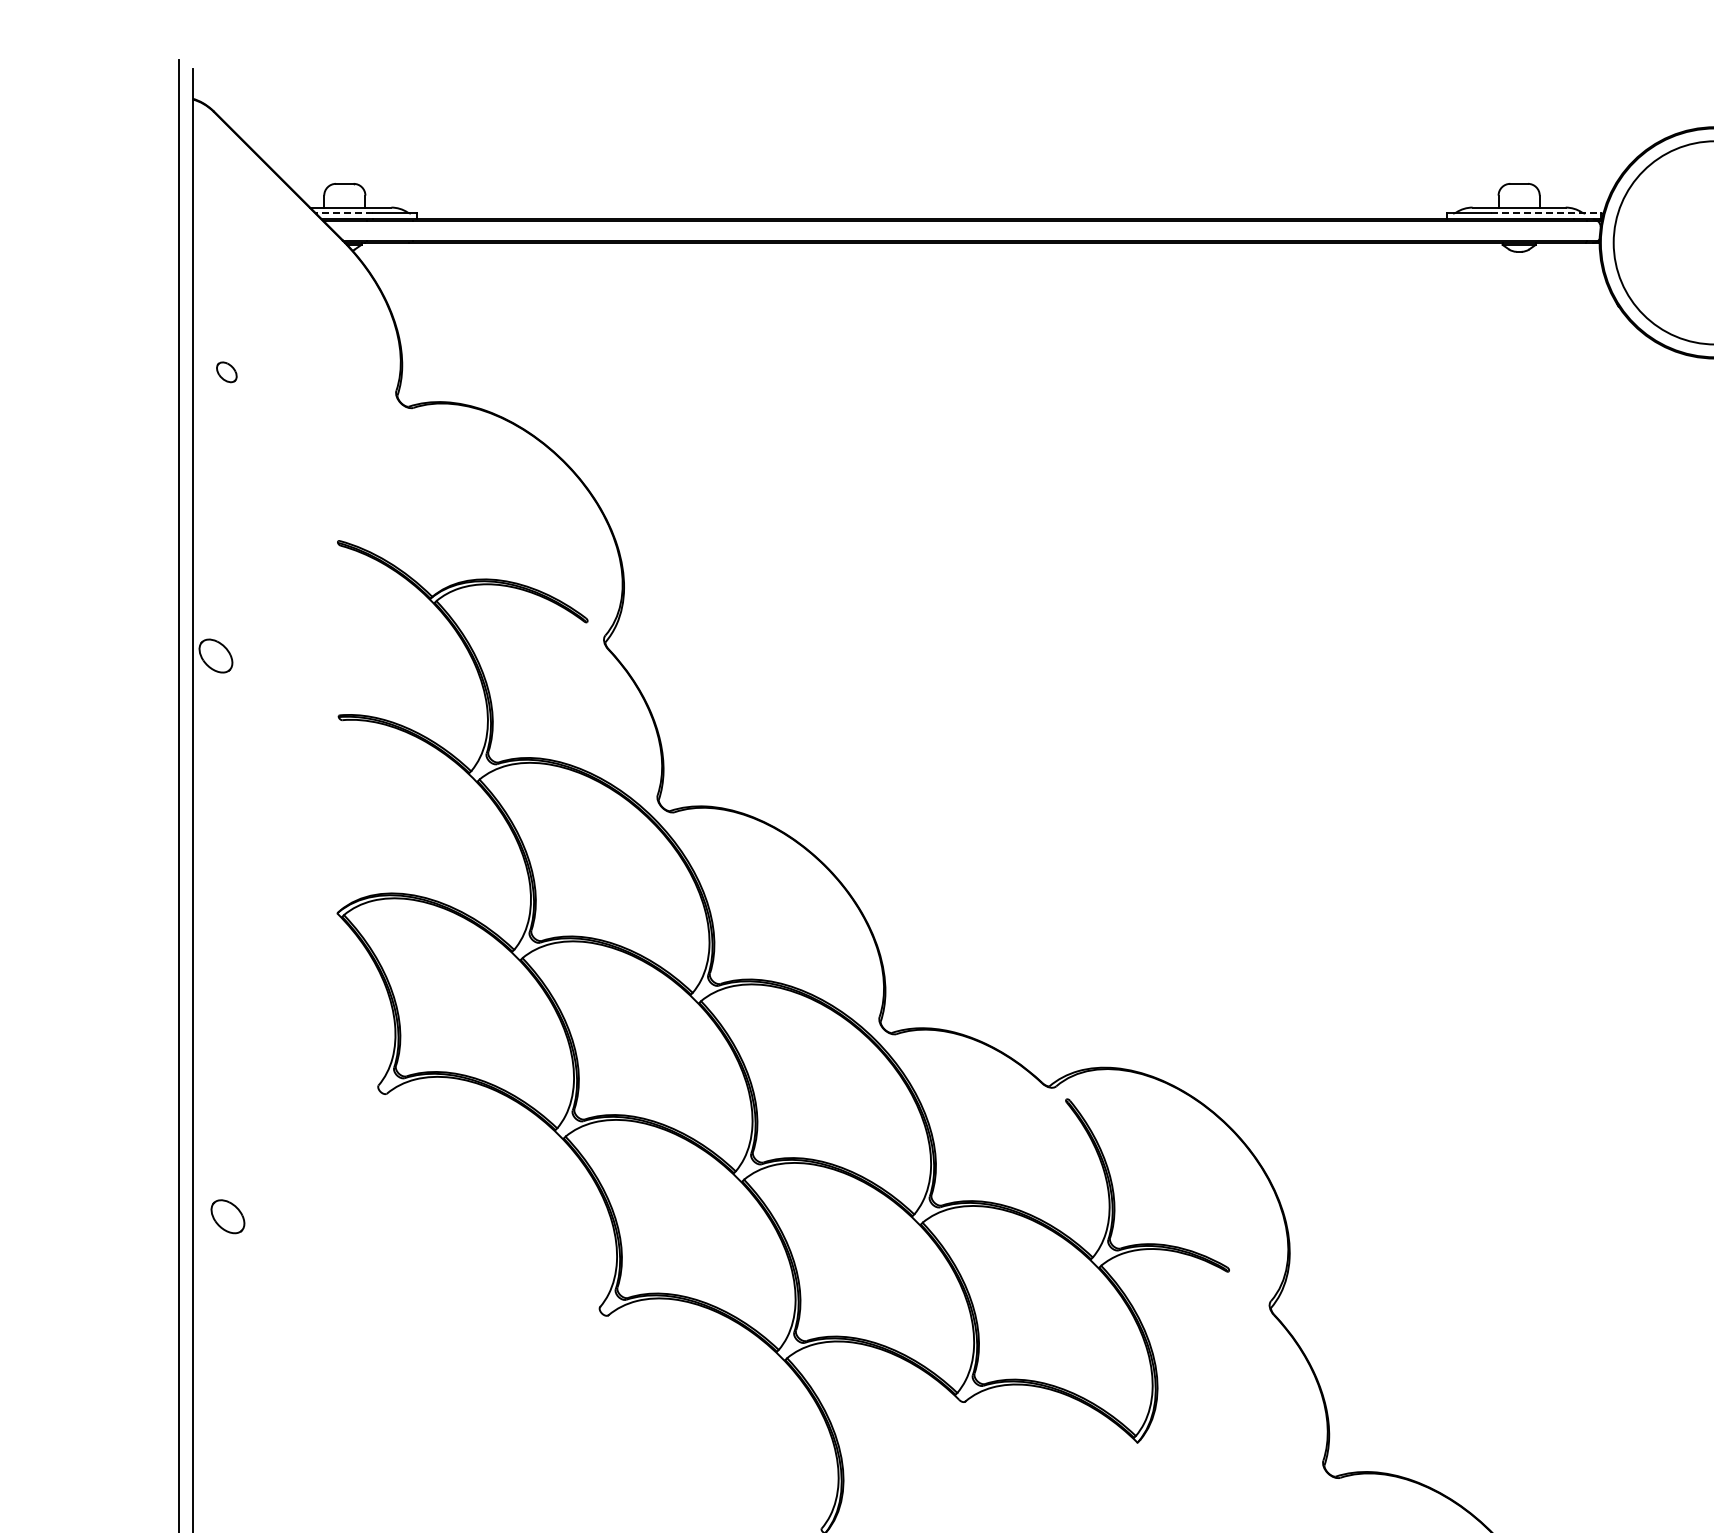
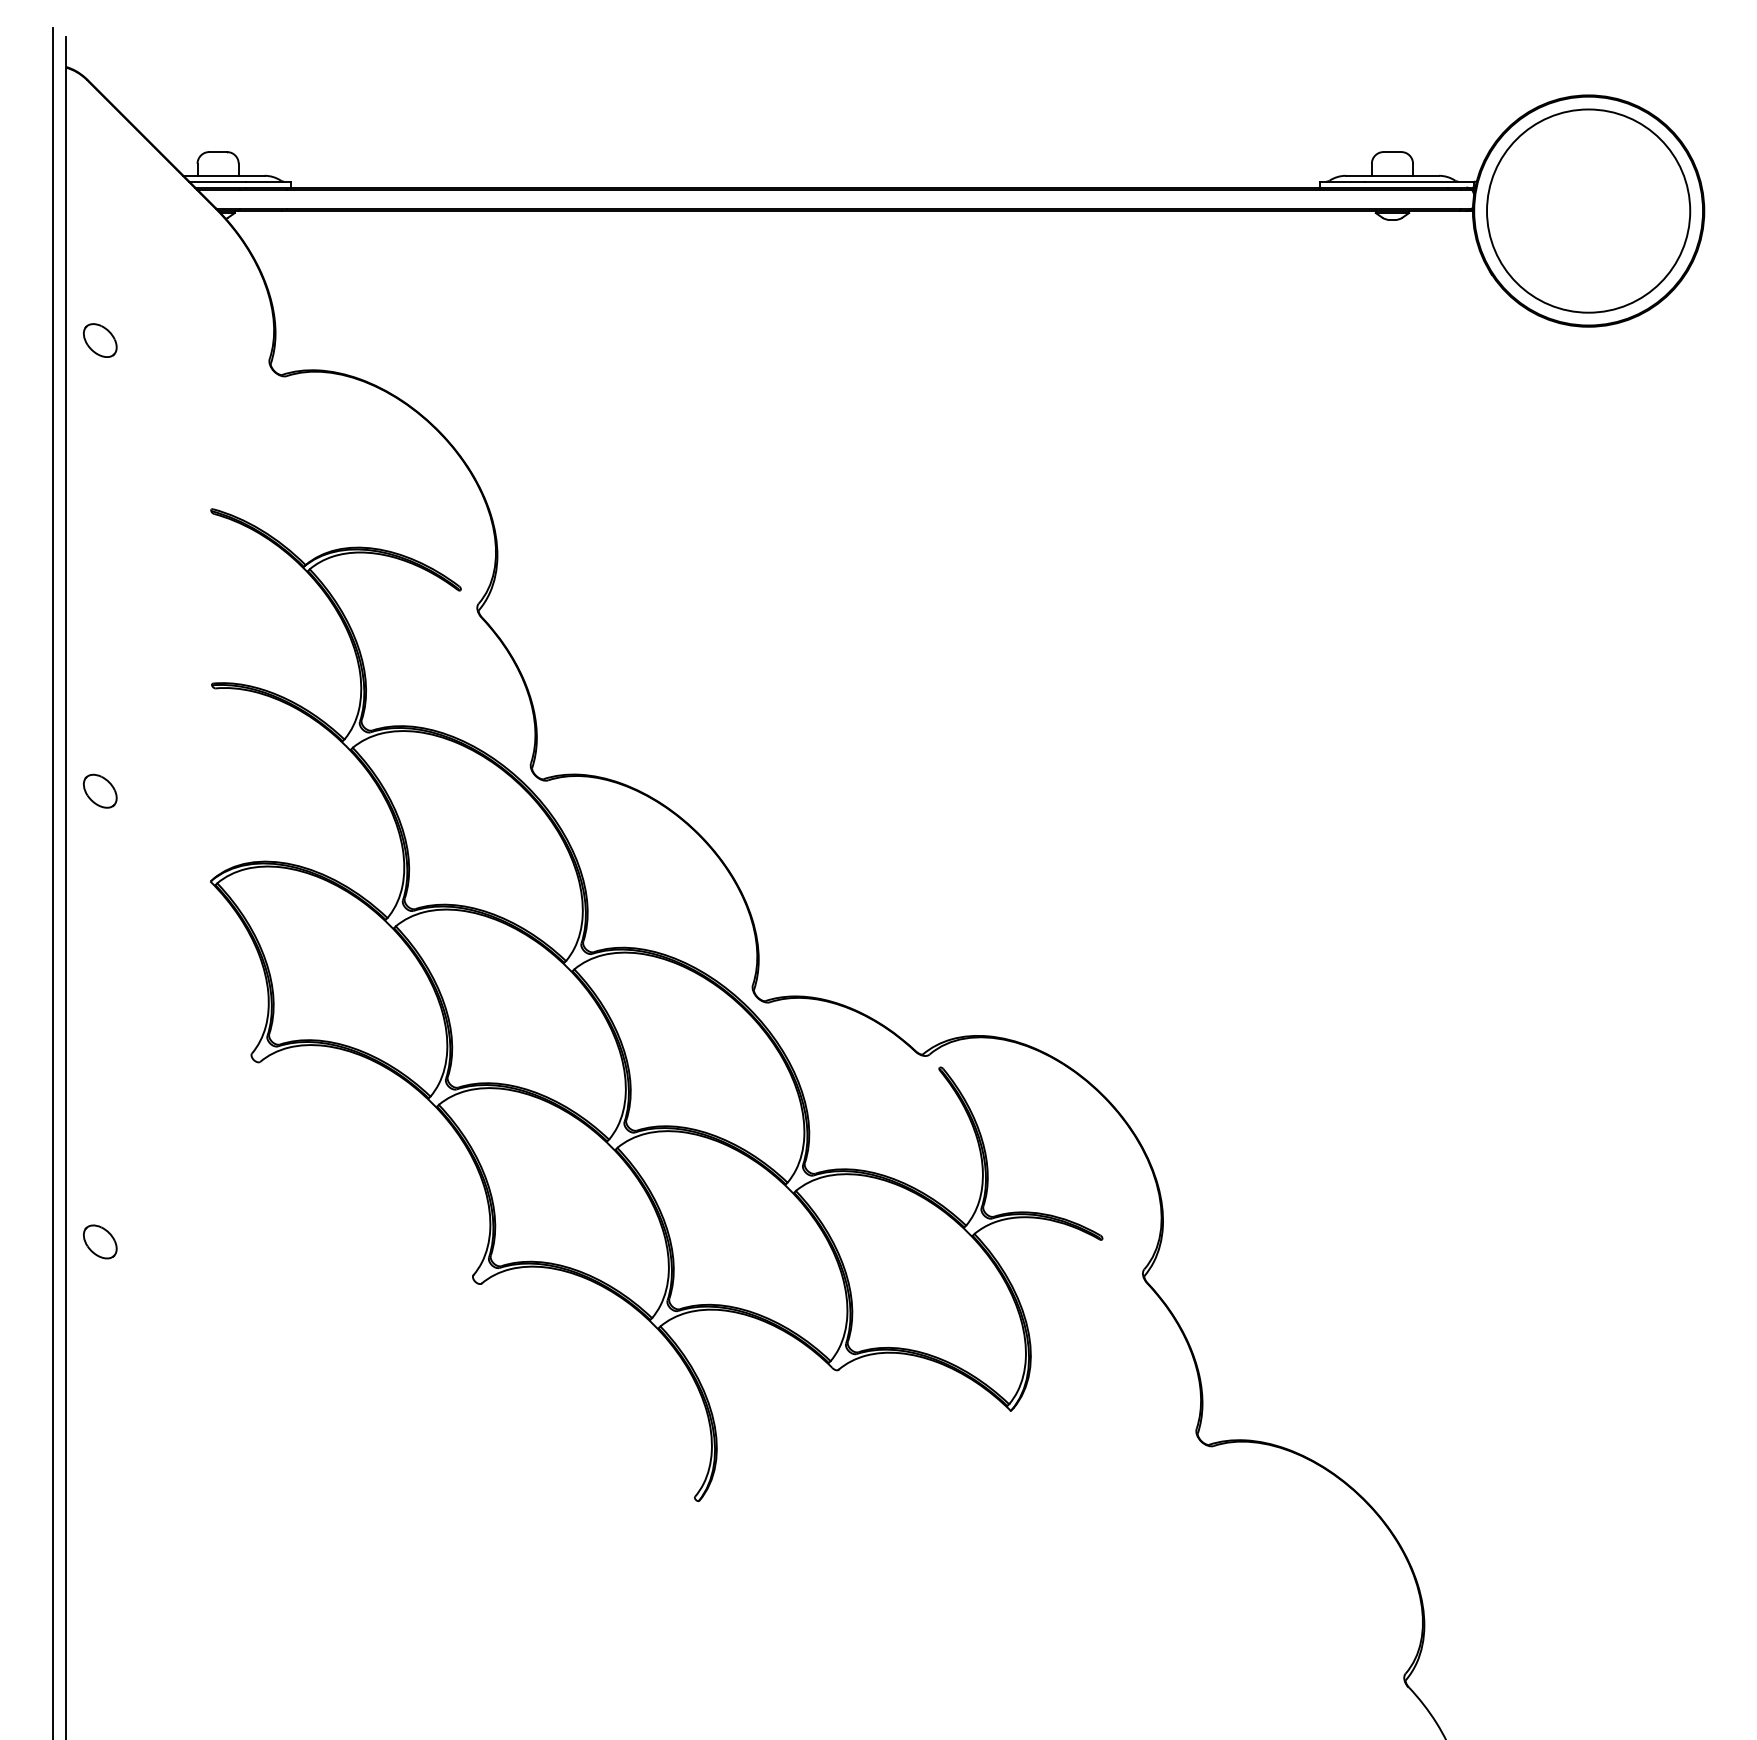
line: (344, 213) -> (217, 181), dashed -> solid
line: (1546, 213) -> (1419, 181), dashed -> solid
part: (226, 372) -> (99, 340), size x1.67
part: (216, 655) -> (100, 790), moved
part: (227, 1216) -> (99, 1241), moved

